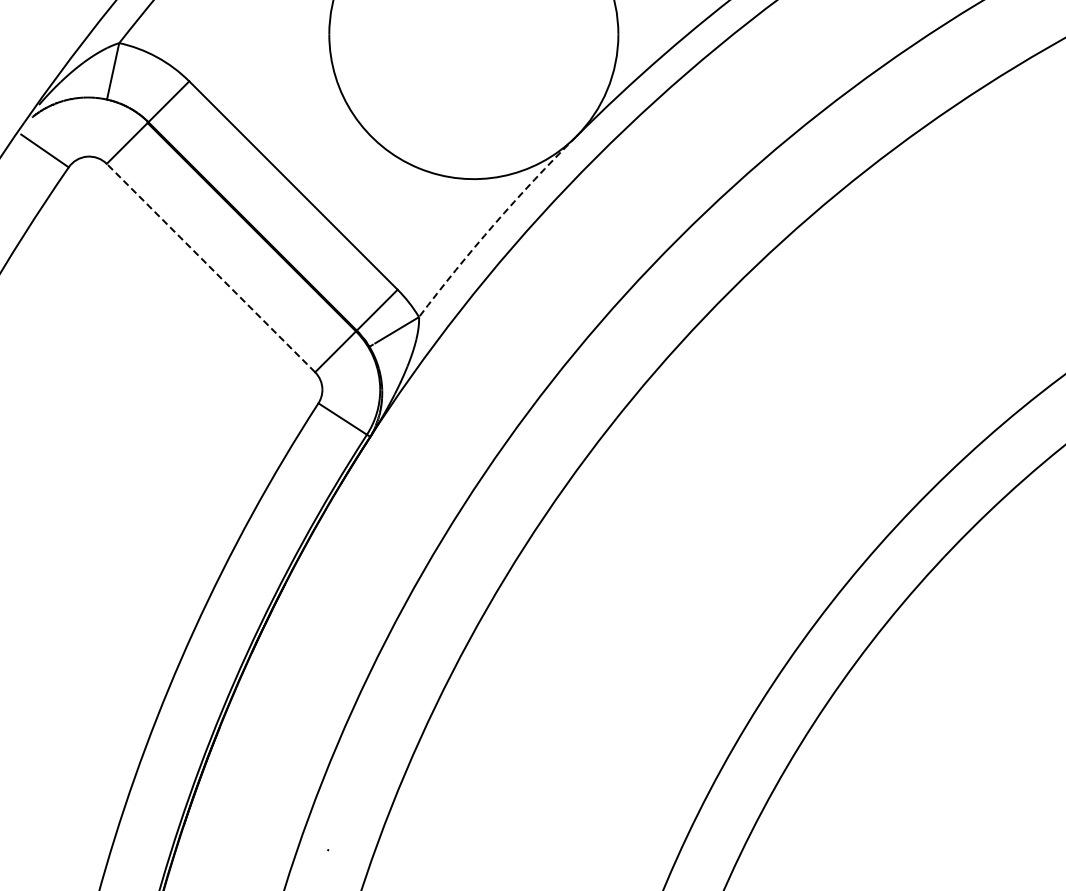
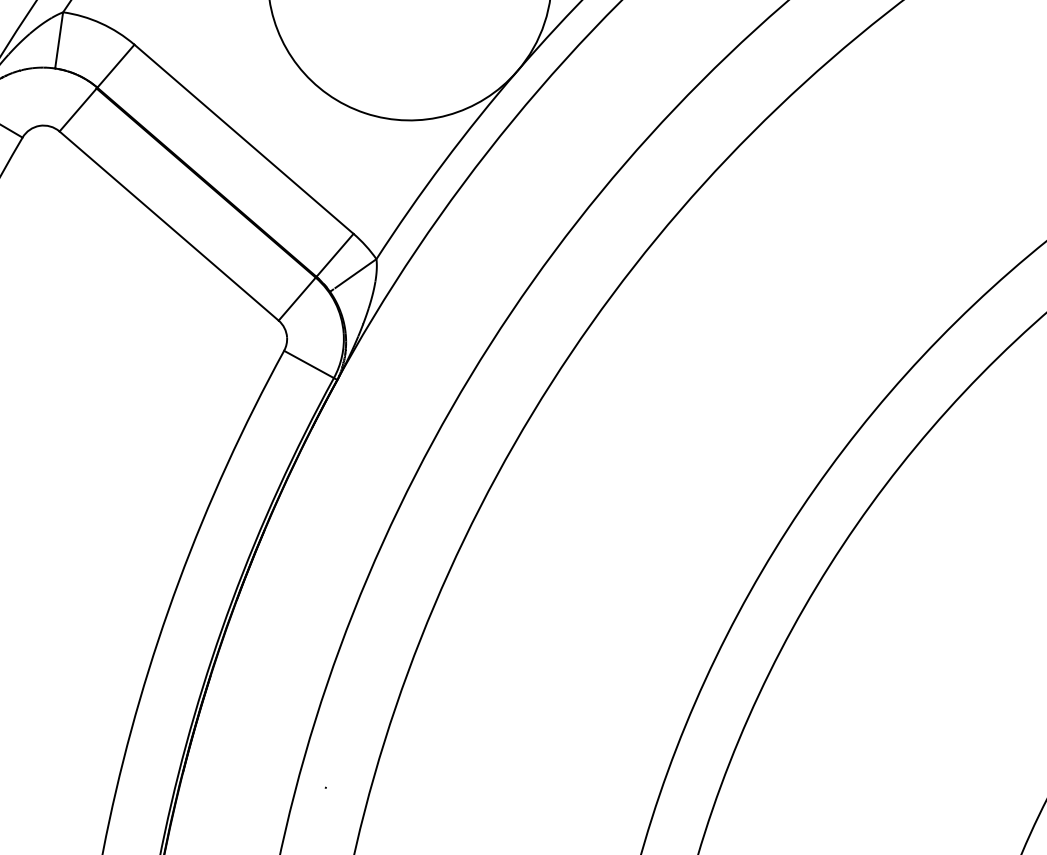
arc: (494, 224) -> (443, 162), dashed -> solid
line: (210, 267) -> (168, 225), dashed -> solid

